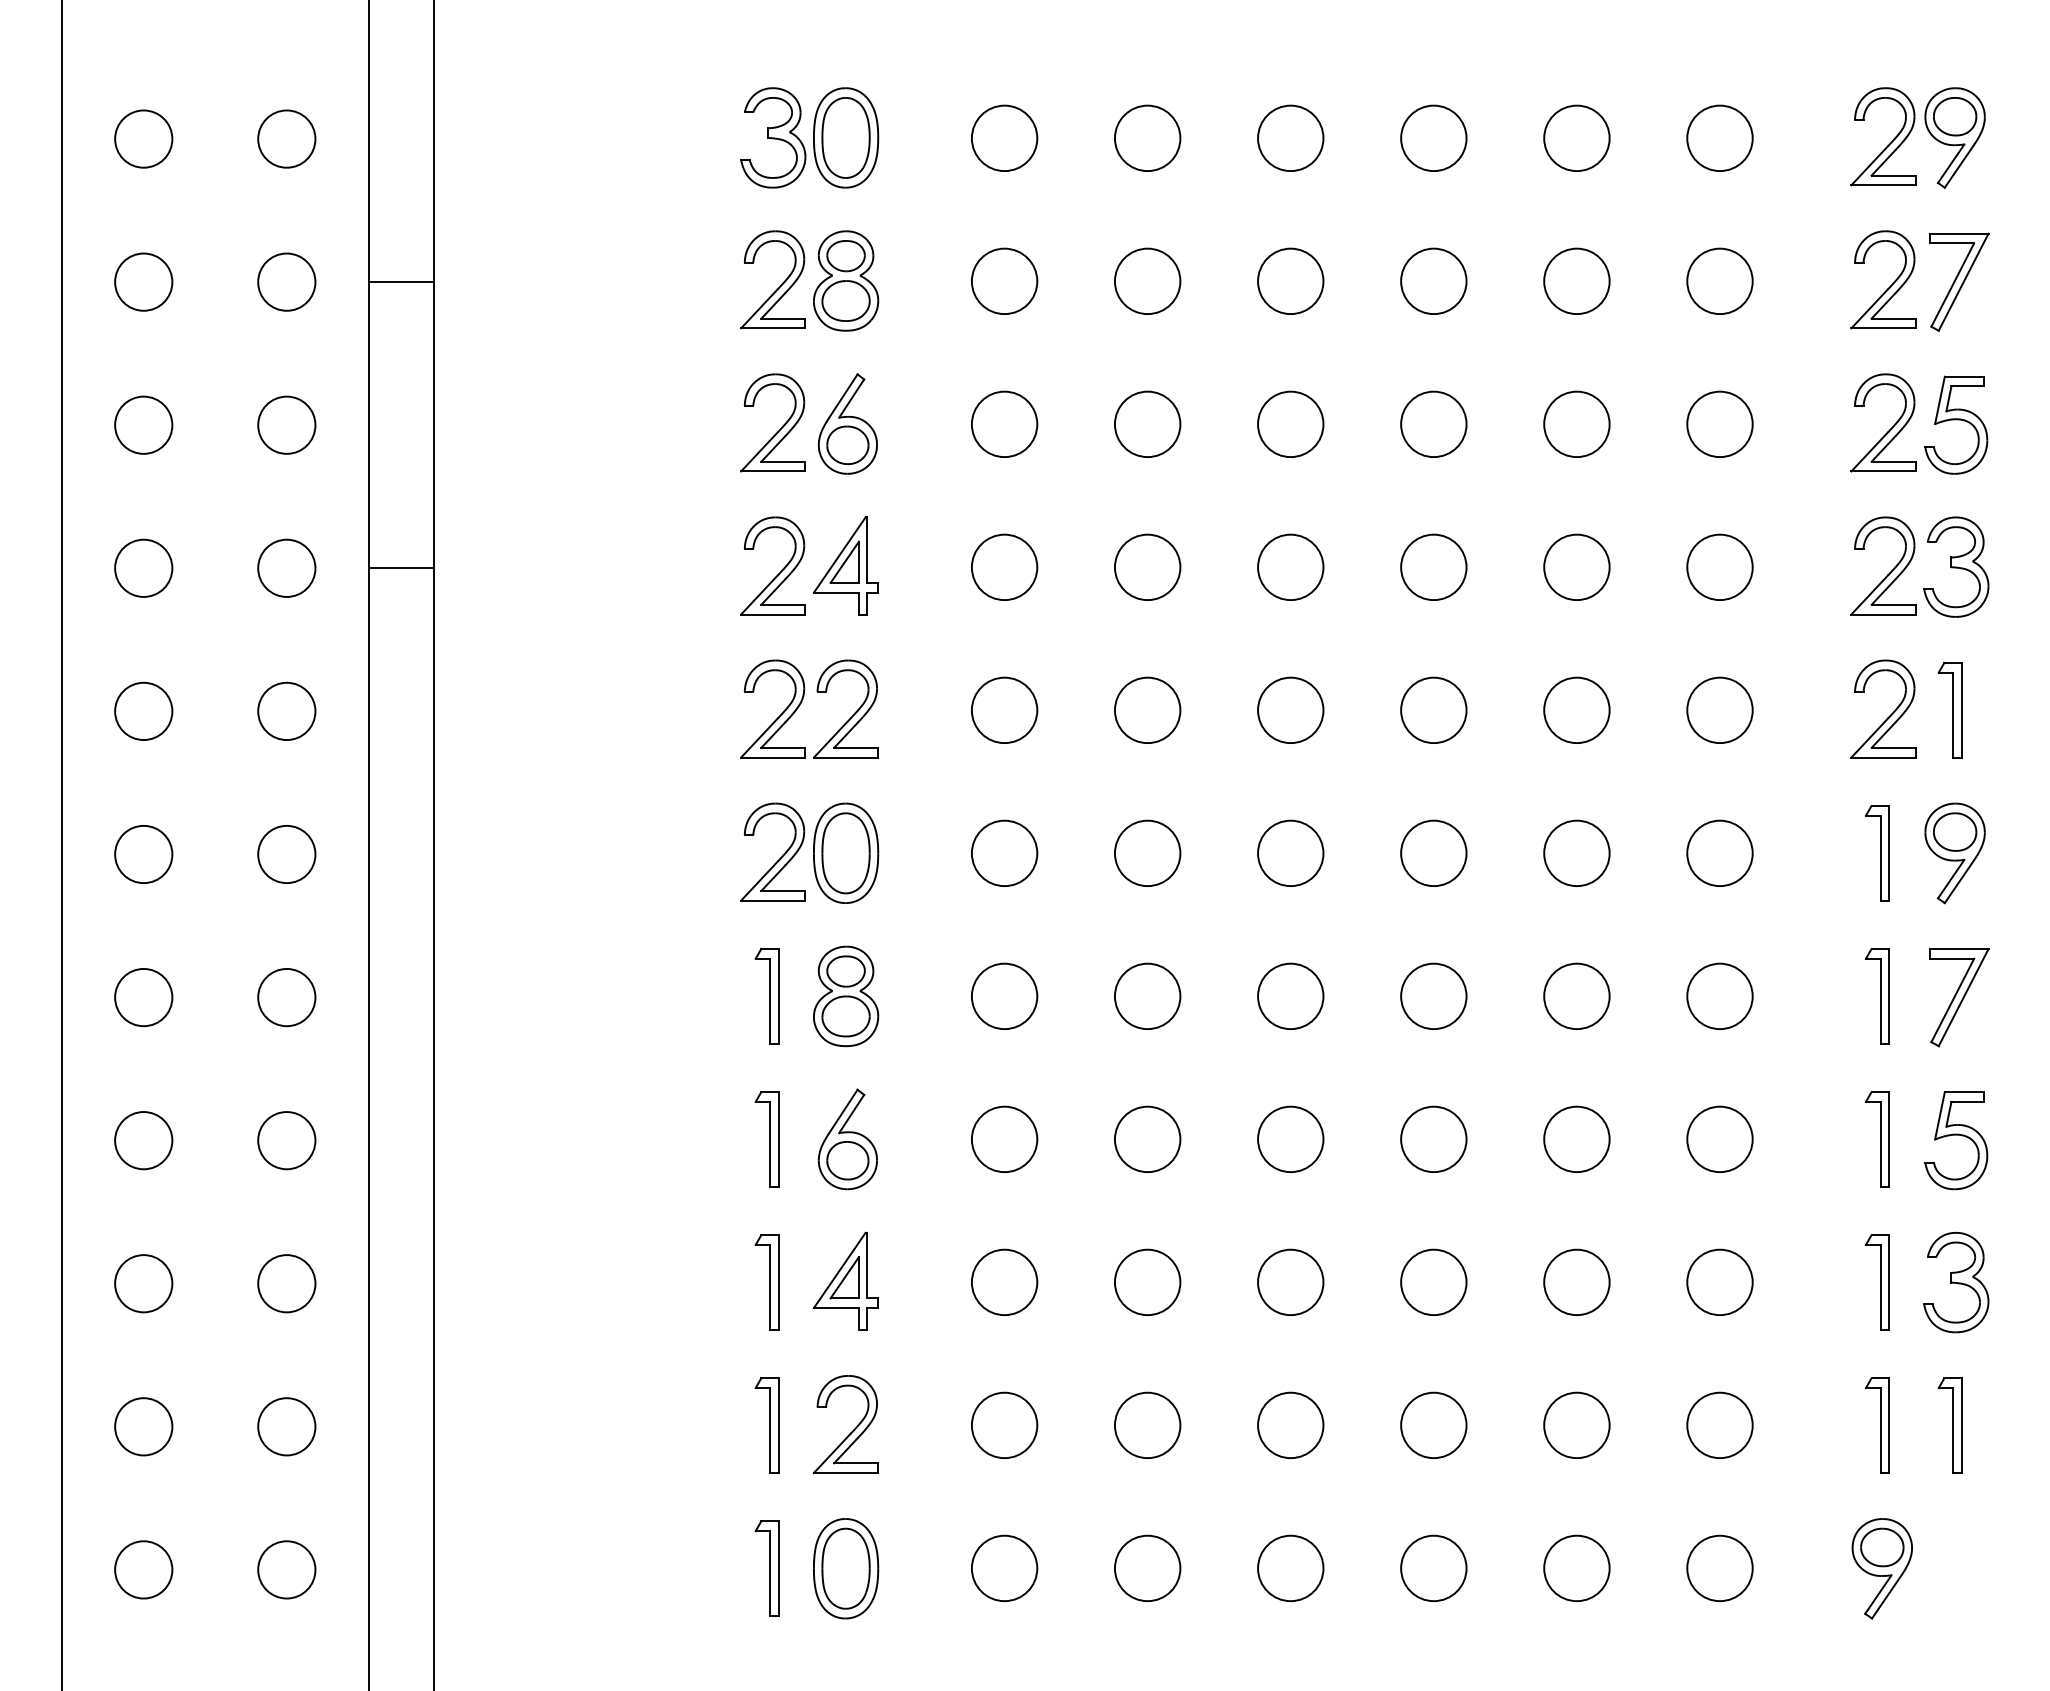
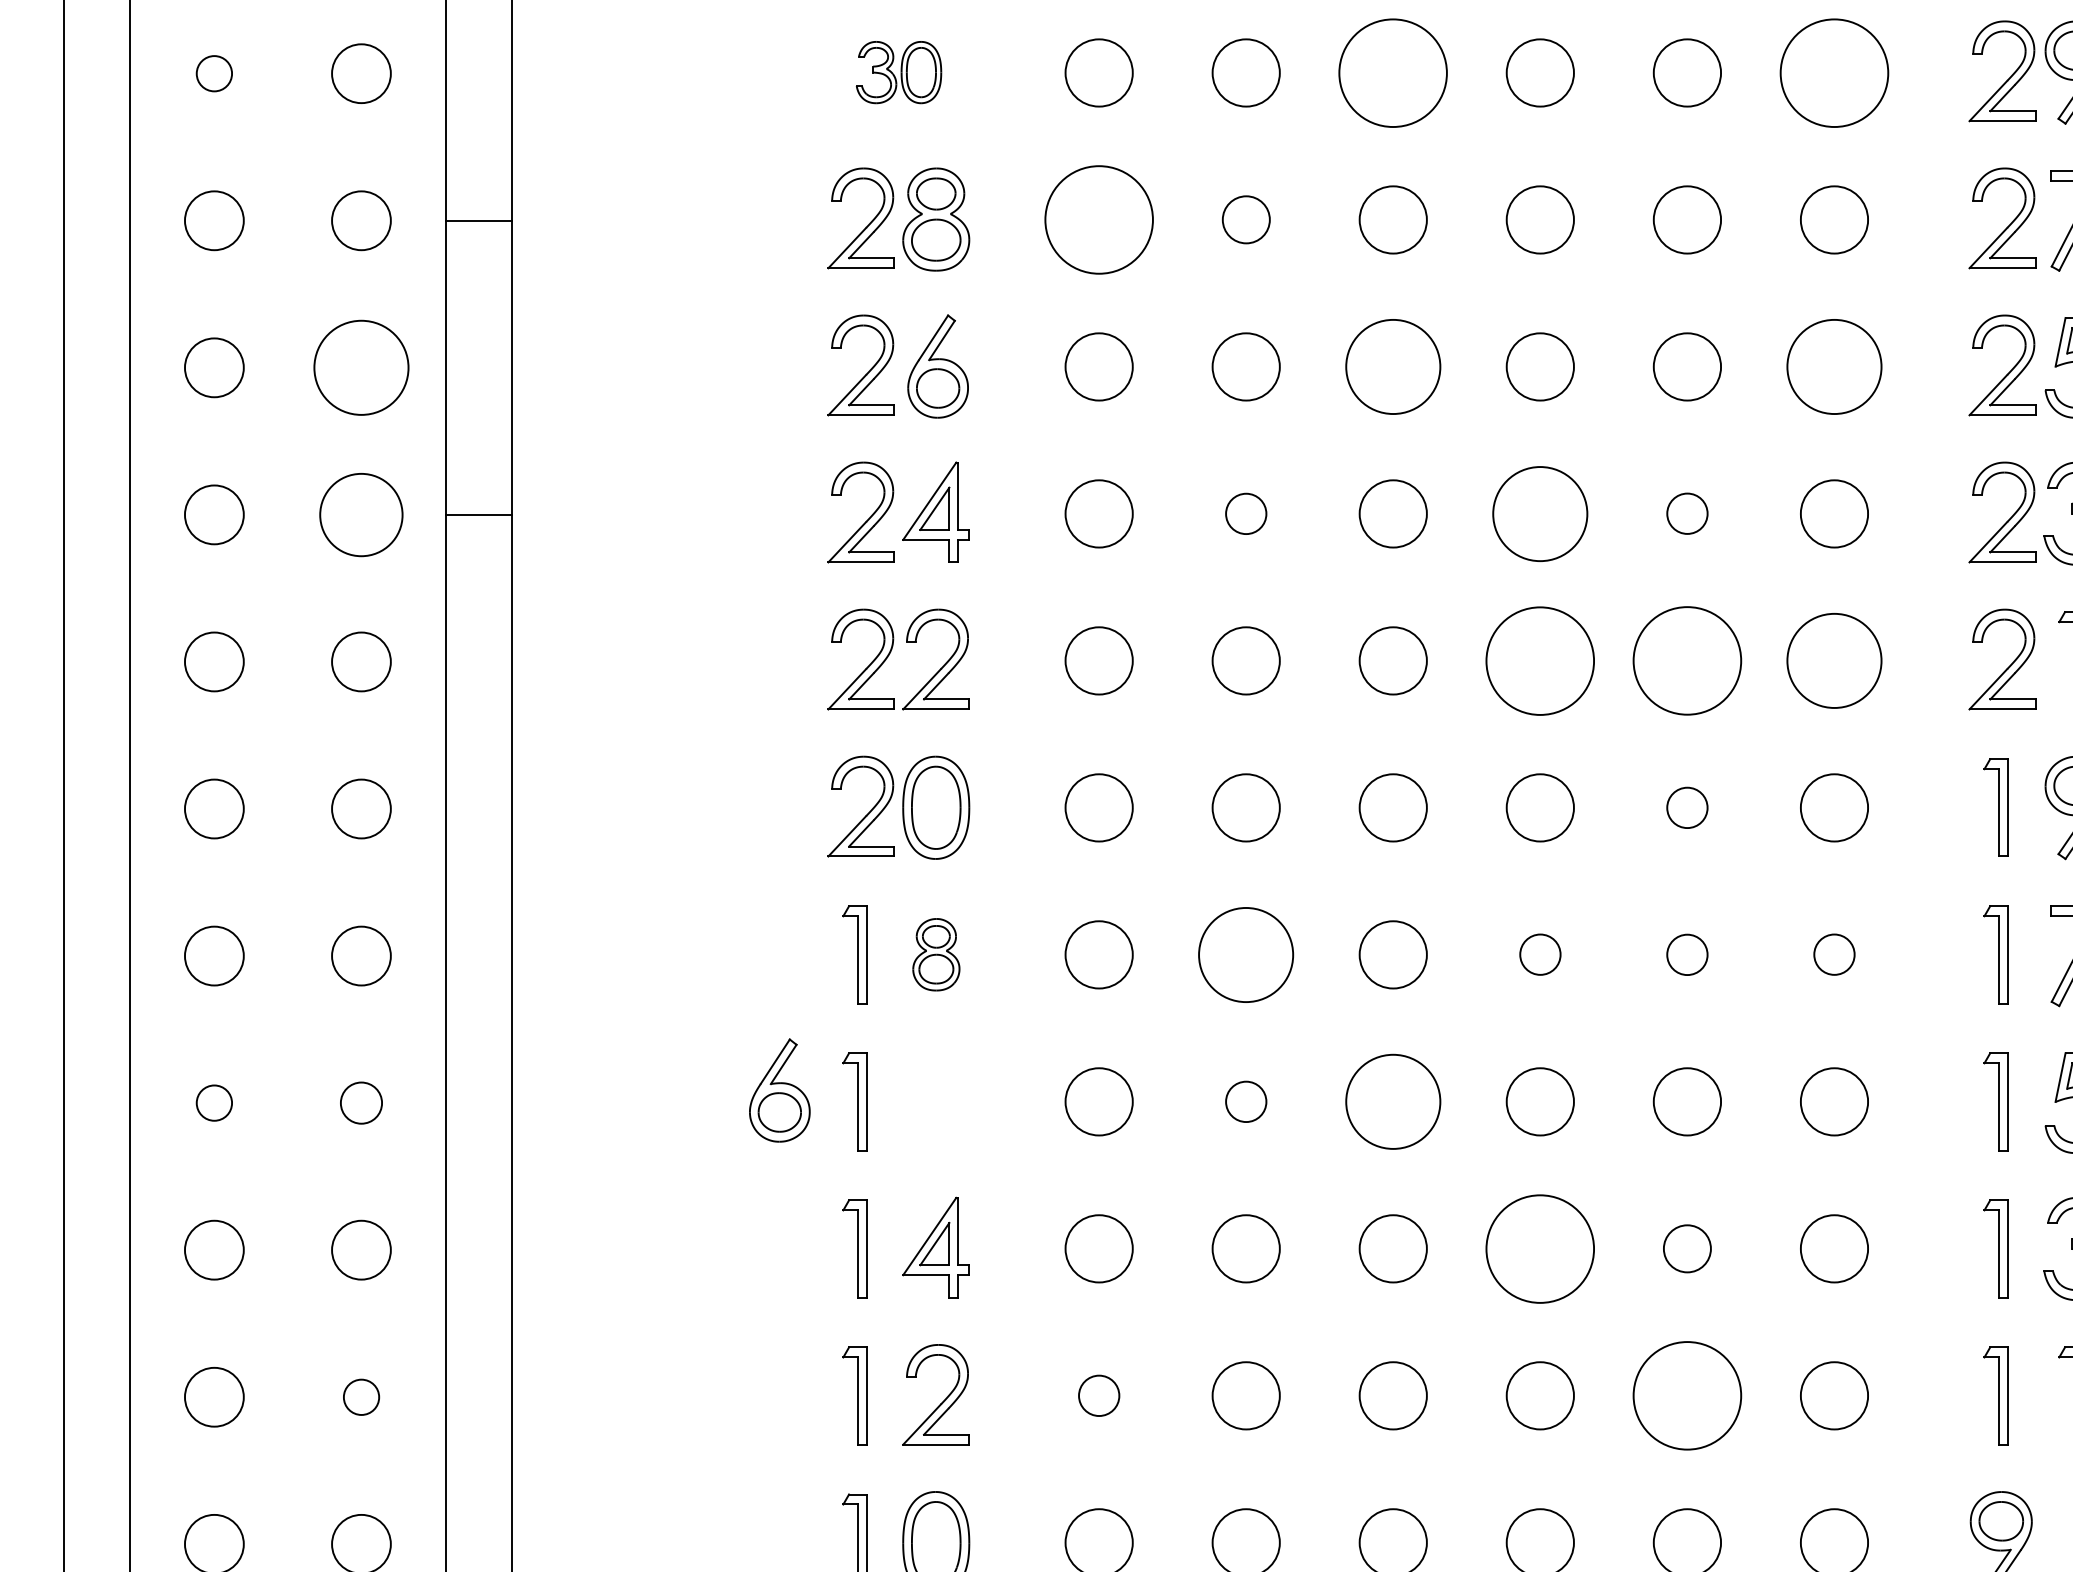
part: (809, 137) -> (898, 72), size x0.6
circle: (1290, 137) -> (1393, 72), size x1.6
circle: (1719, 137) -> (1833, 72), size x1.6
circle: (143, 138) -> (214, 73), size x0.6
circle: (1147, 280) -> (1246, 219), size x0.7
circle: (1004, 281) -> (1099, 220), size x1.6
circle: (286, 424) -> (361, 367), size x1.6
circle: (1290, 424) -> (1393, 367), size x1.4
circle: (1719, 424) -> (1833, 367), size x1.4
circle: (1433, 566) -> (1540, 513), size x1.4
circle: (1576, 566) -> (1686, 513), size x0.6
circle: (286, 567) -> (361, 514), size x1.4
circle: (1147, 567) -> (1246, 514), size x0.6
circle: (1433, 709) -> (1540, 659), size x1.6
circle: (1576, 710) -> (1686, 661), size x1.6
circle: (1719, 710) -> (1833, 661), size x1.4
circle: (1576, 853) -> (1686, 807), size x0.6
part: (846, 995) -> (936, 953), size x0.7
circle: (1147, 995) -> (1246, 953), size x1.4
circle: (1433, 995) -> (1540, 953), size x0.6
circle: (1719, 995) -> (1833, 953), size x0.6
circle: (1576, 996) -> (1686, 954), size x0.6
part: (847, 1139) -> (779, 1090), moved
circle: (1147, 1139) -> (1246, 1101), size x0.6
circle: (1290, 1139) -> (1393, 1101), size x1.4
circle: (143, 1140) -> (214, 1102), size x0.6
circle: (286, 1140) -> (361, 1102), size x0.7
circle: (1433, 1281) -> (1540, 1247), size x1.6
circle: (1576, 1282) -> (1686, 1248), size x0.7
circle: (1004, 1425) -> (1099, 1395), size x0.6
circle: (1576, 1425) -> (1686, 1395), size x1.6
circle: (286, 1426) -> (361, 1396), size x0.6

